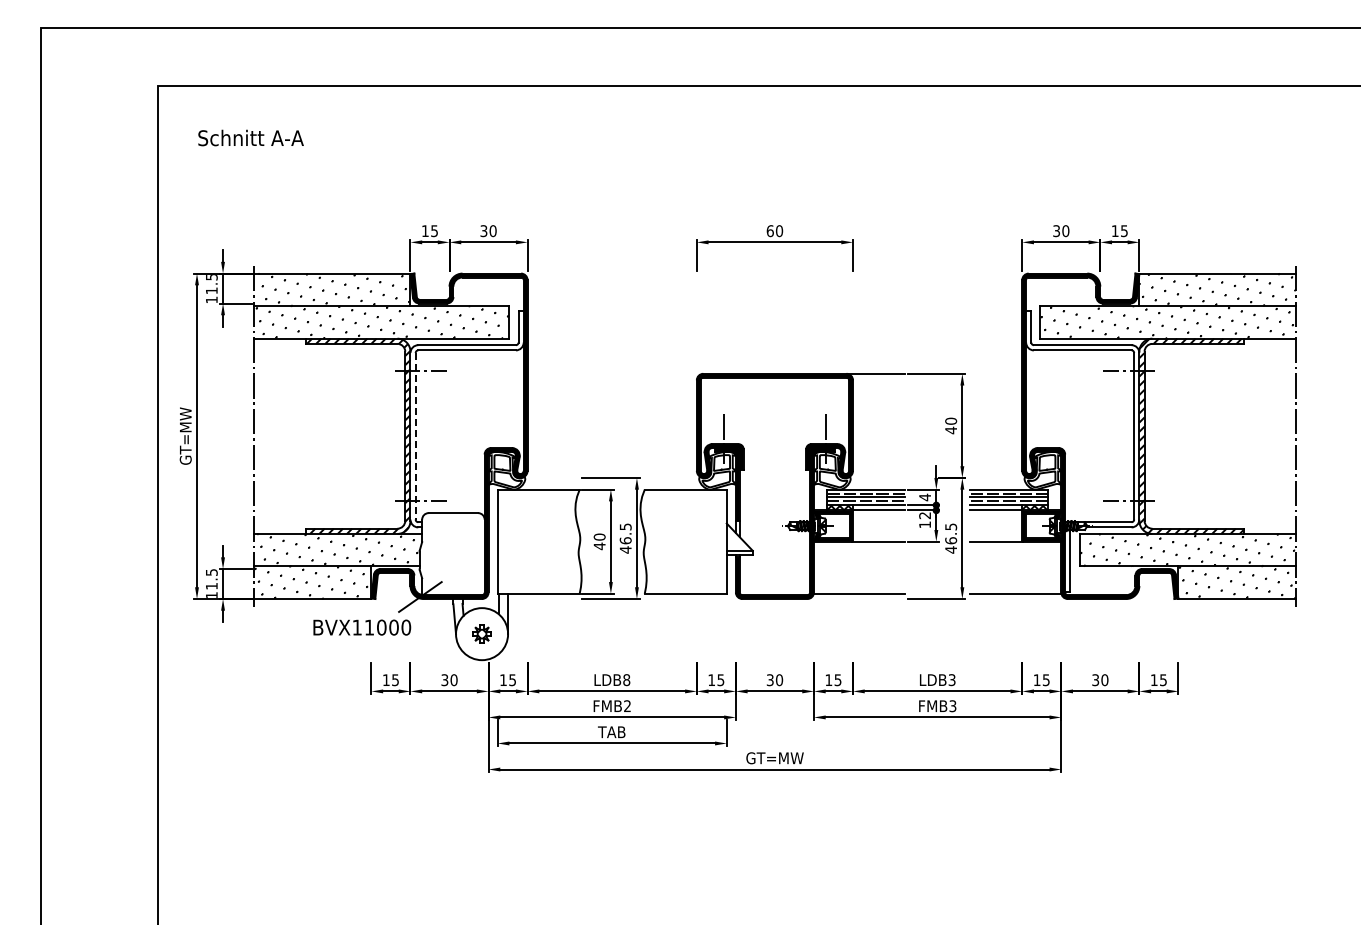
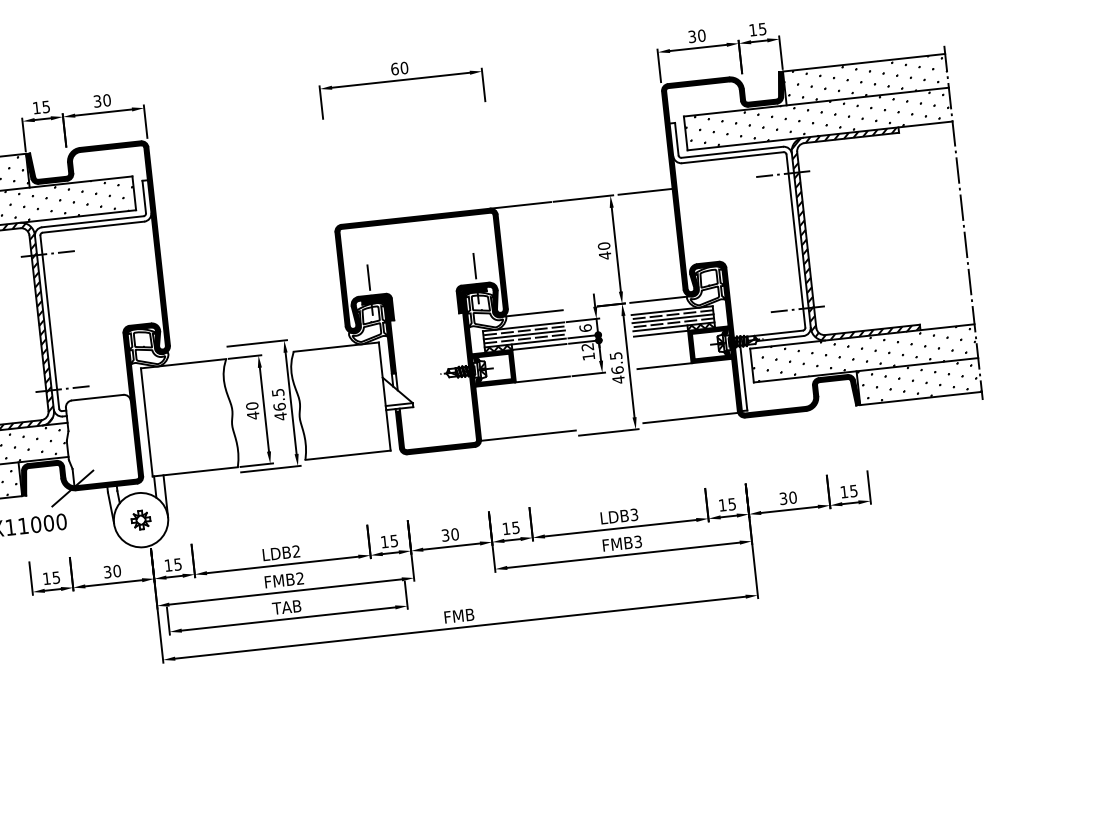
line: (996, 373) -> (645, 191), added
line: (415, 436) -> (49, 322), dashed -> solid
line: (875, 477) -> (531, 313), added
line: (999, 477) -> (660, 299), added
text: (925, 497) -> (586, 328), 4 -> 6
text: (626, 680) -> (296, 552), LDB8 -> LDB2
text: (774, 758) -> (458, 616), GT=MW -> FMB

